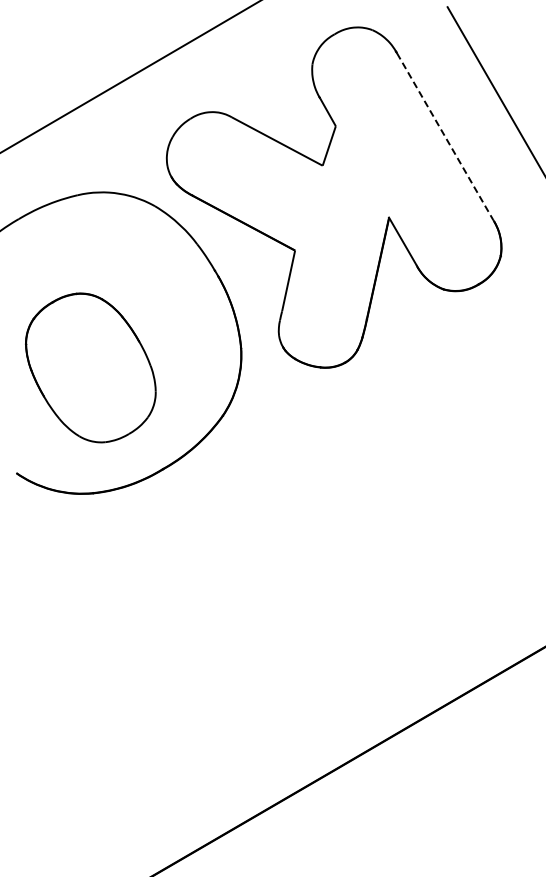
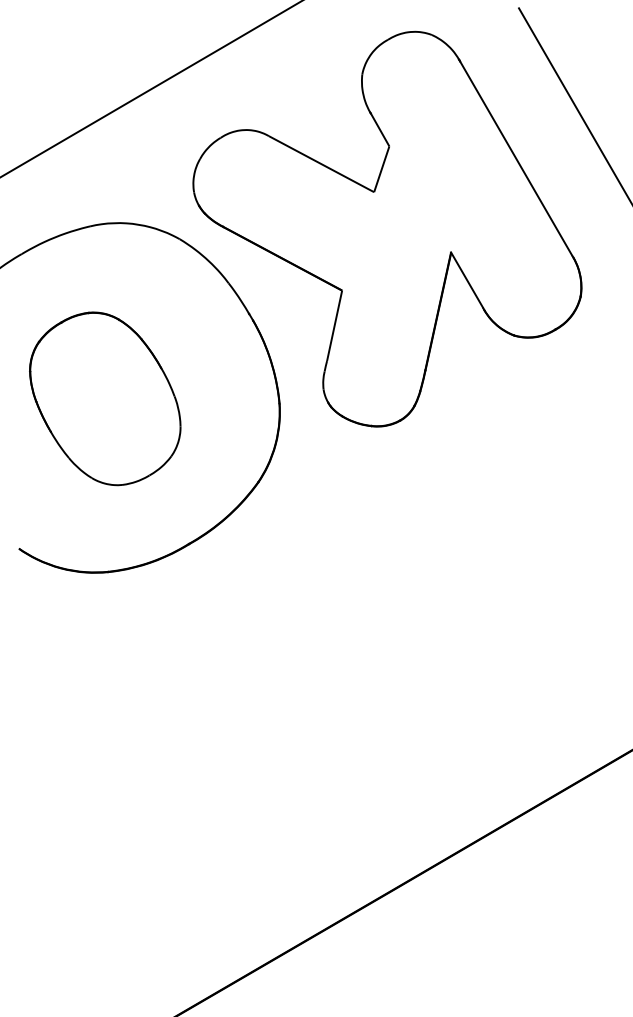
line: (445, 137) -> (516, 159), dashed -> solid
part: (90, 367) -> (104, 398), moved

